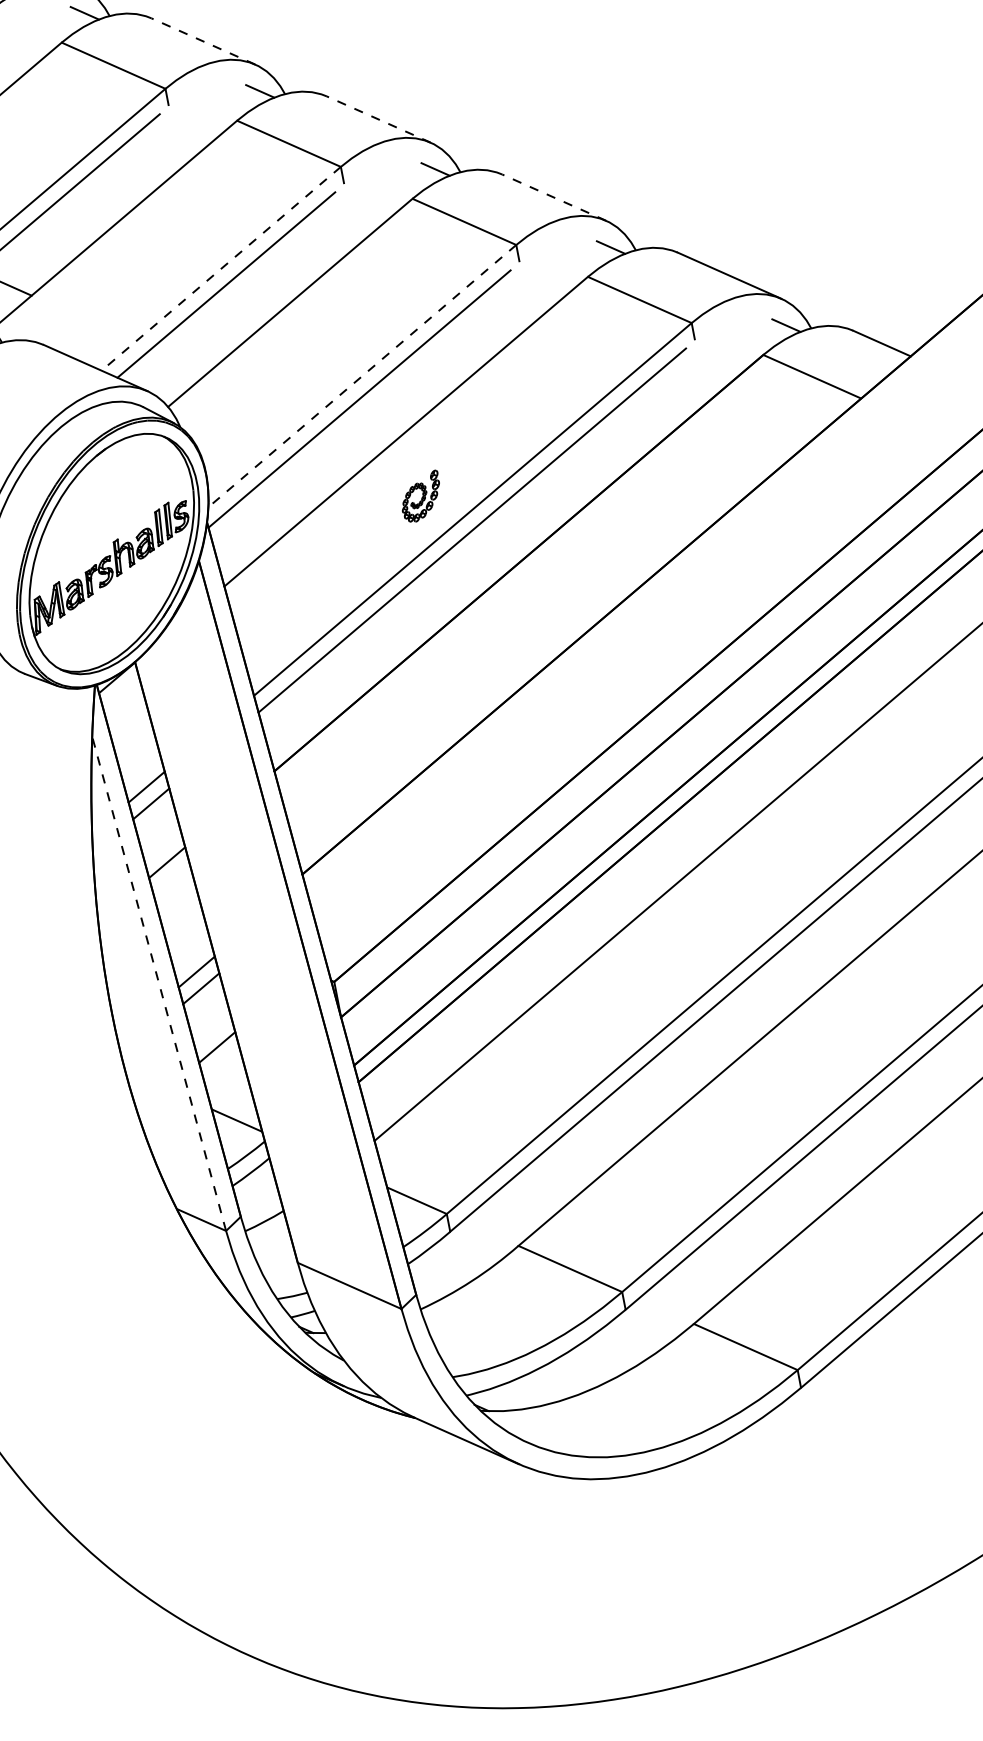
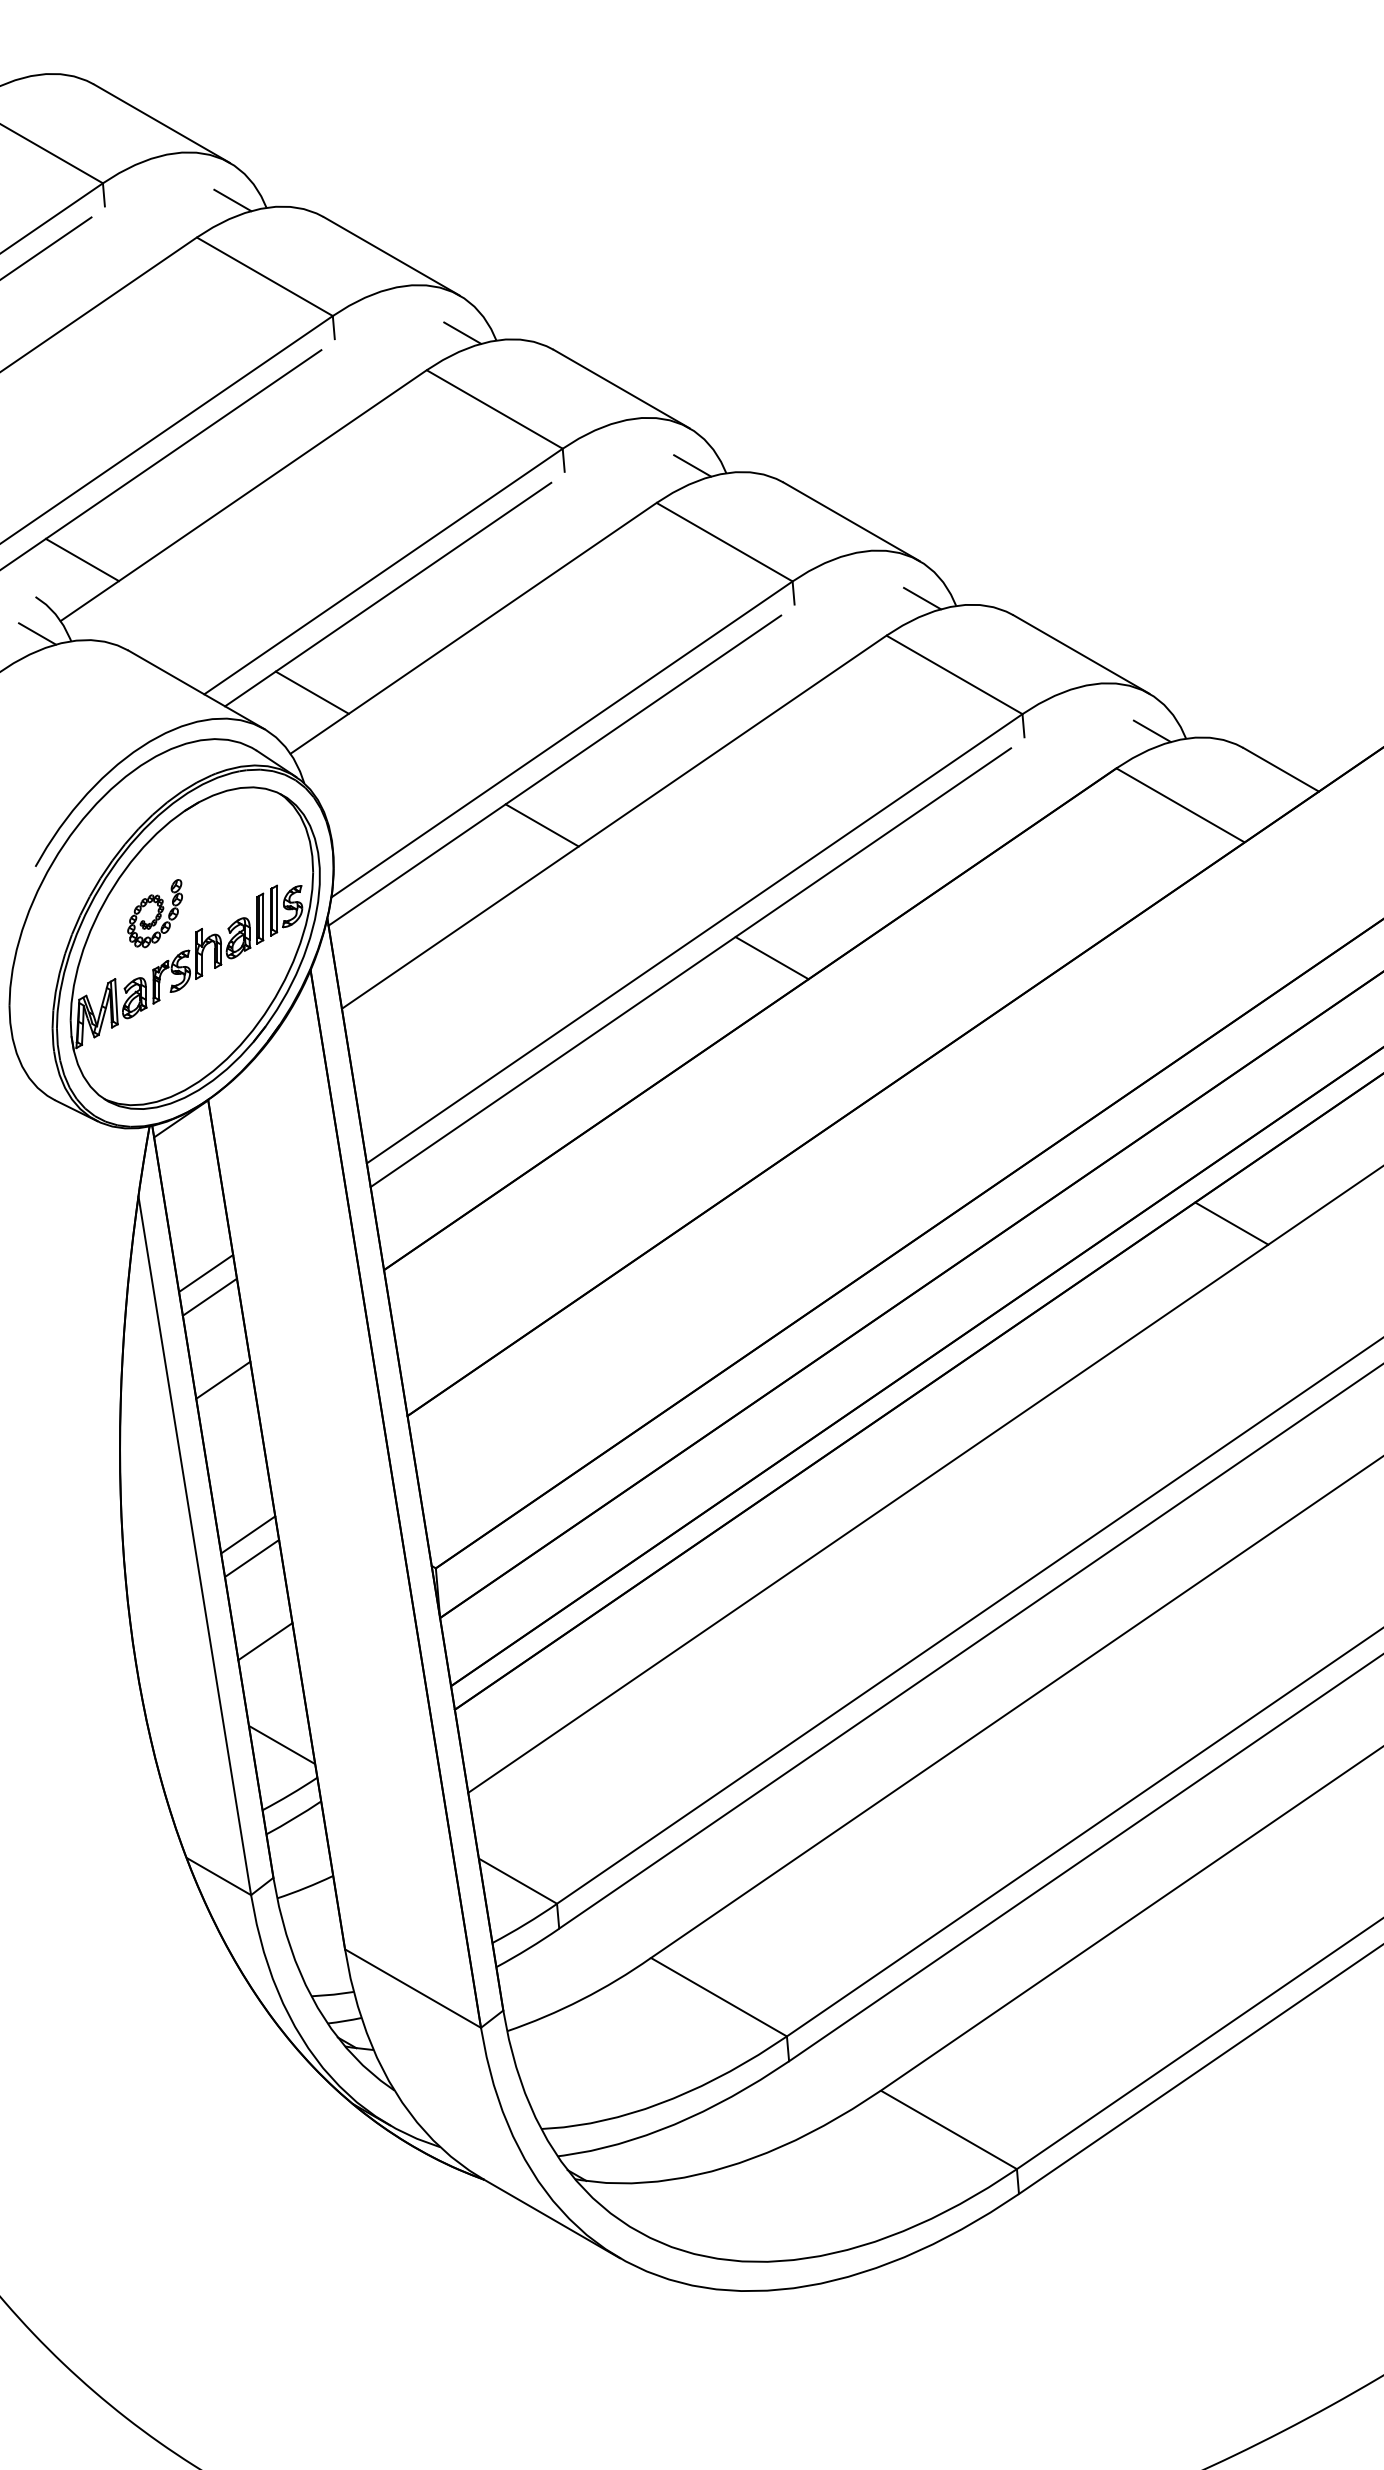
line: (203, 41) -> (391, 256), dashed -> solid
line: (378, 119) -> (621, 389), dashed -> solid
line: (554, 197) -> (851, 521), dashed -> solid
line: (221, 268) -> (383, 571), dashed -> solid
line: (178, 361) -> (311, 692), added
line: (361, 376) -> (561, 739), dashed -> solid
line: (354, 439) -> (541, 825), added
part: (420, 496) -> (154, 913), moved
line: (529, 517) -> (771, 958), added
line: (880, 673) -> (1231, 1223), added
line: (158, 983) -> (194, 1545), dashed -> solid

